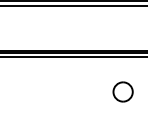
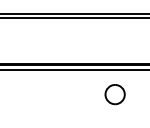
part: (122, 91) -> (114, 94), moved

